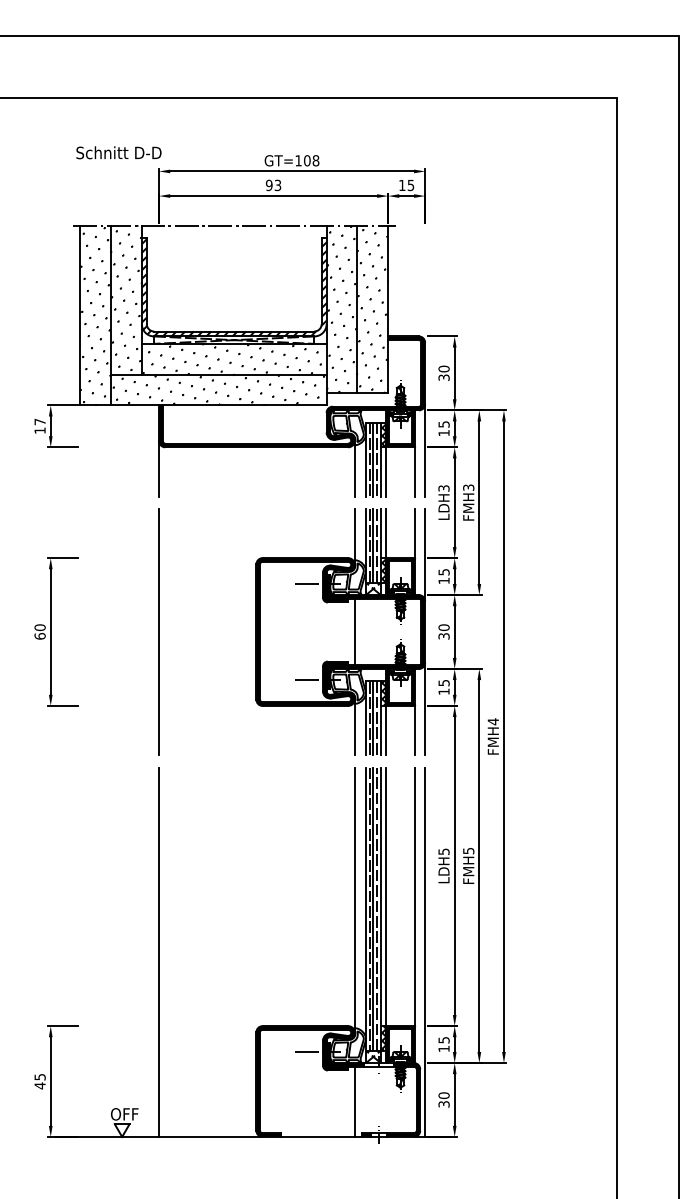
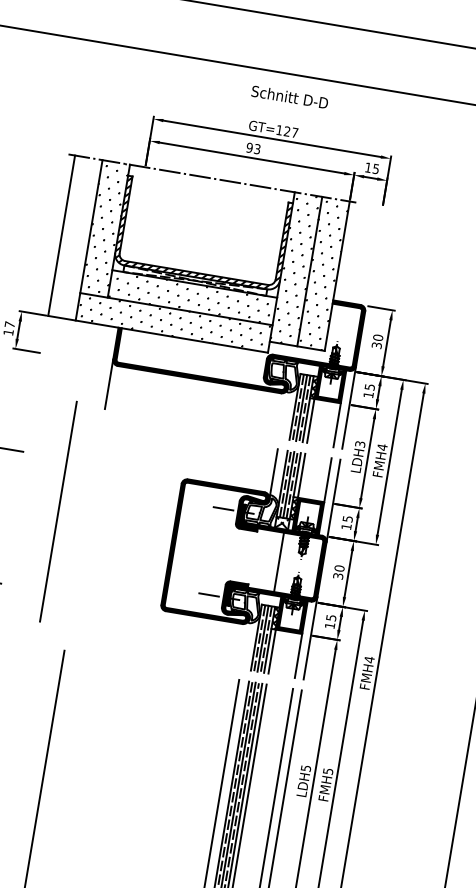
text: (118, 152) -> (289, 96), moved
text: (311, 160) -> (291, 131), GT=108 -> GT=127
hatch: (95, 316) -> (75, 238), removed
line: (354, 468) -> (283, 413), removed
text: (468, 487) -> (382, 447), FMH3 -> FMH4
line: (158, 631) -> (57, 511), moved
line: (354, 631) -> (278, 561), moved
line: (354, 727) -> (244, 644), removed

